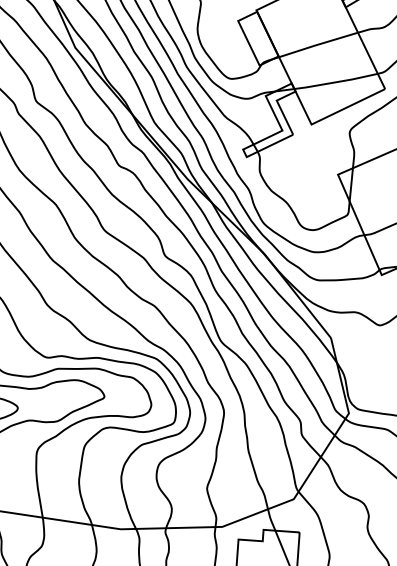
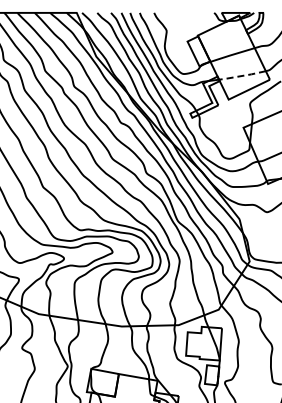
line: (336, 81) -> (242, 75), solid -> dashed

